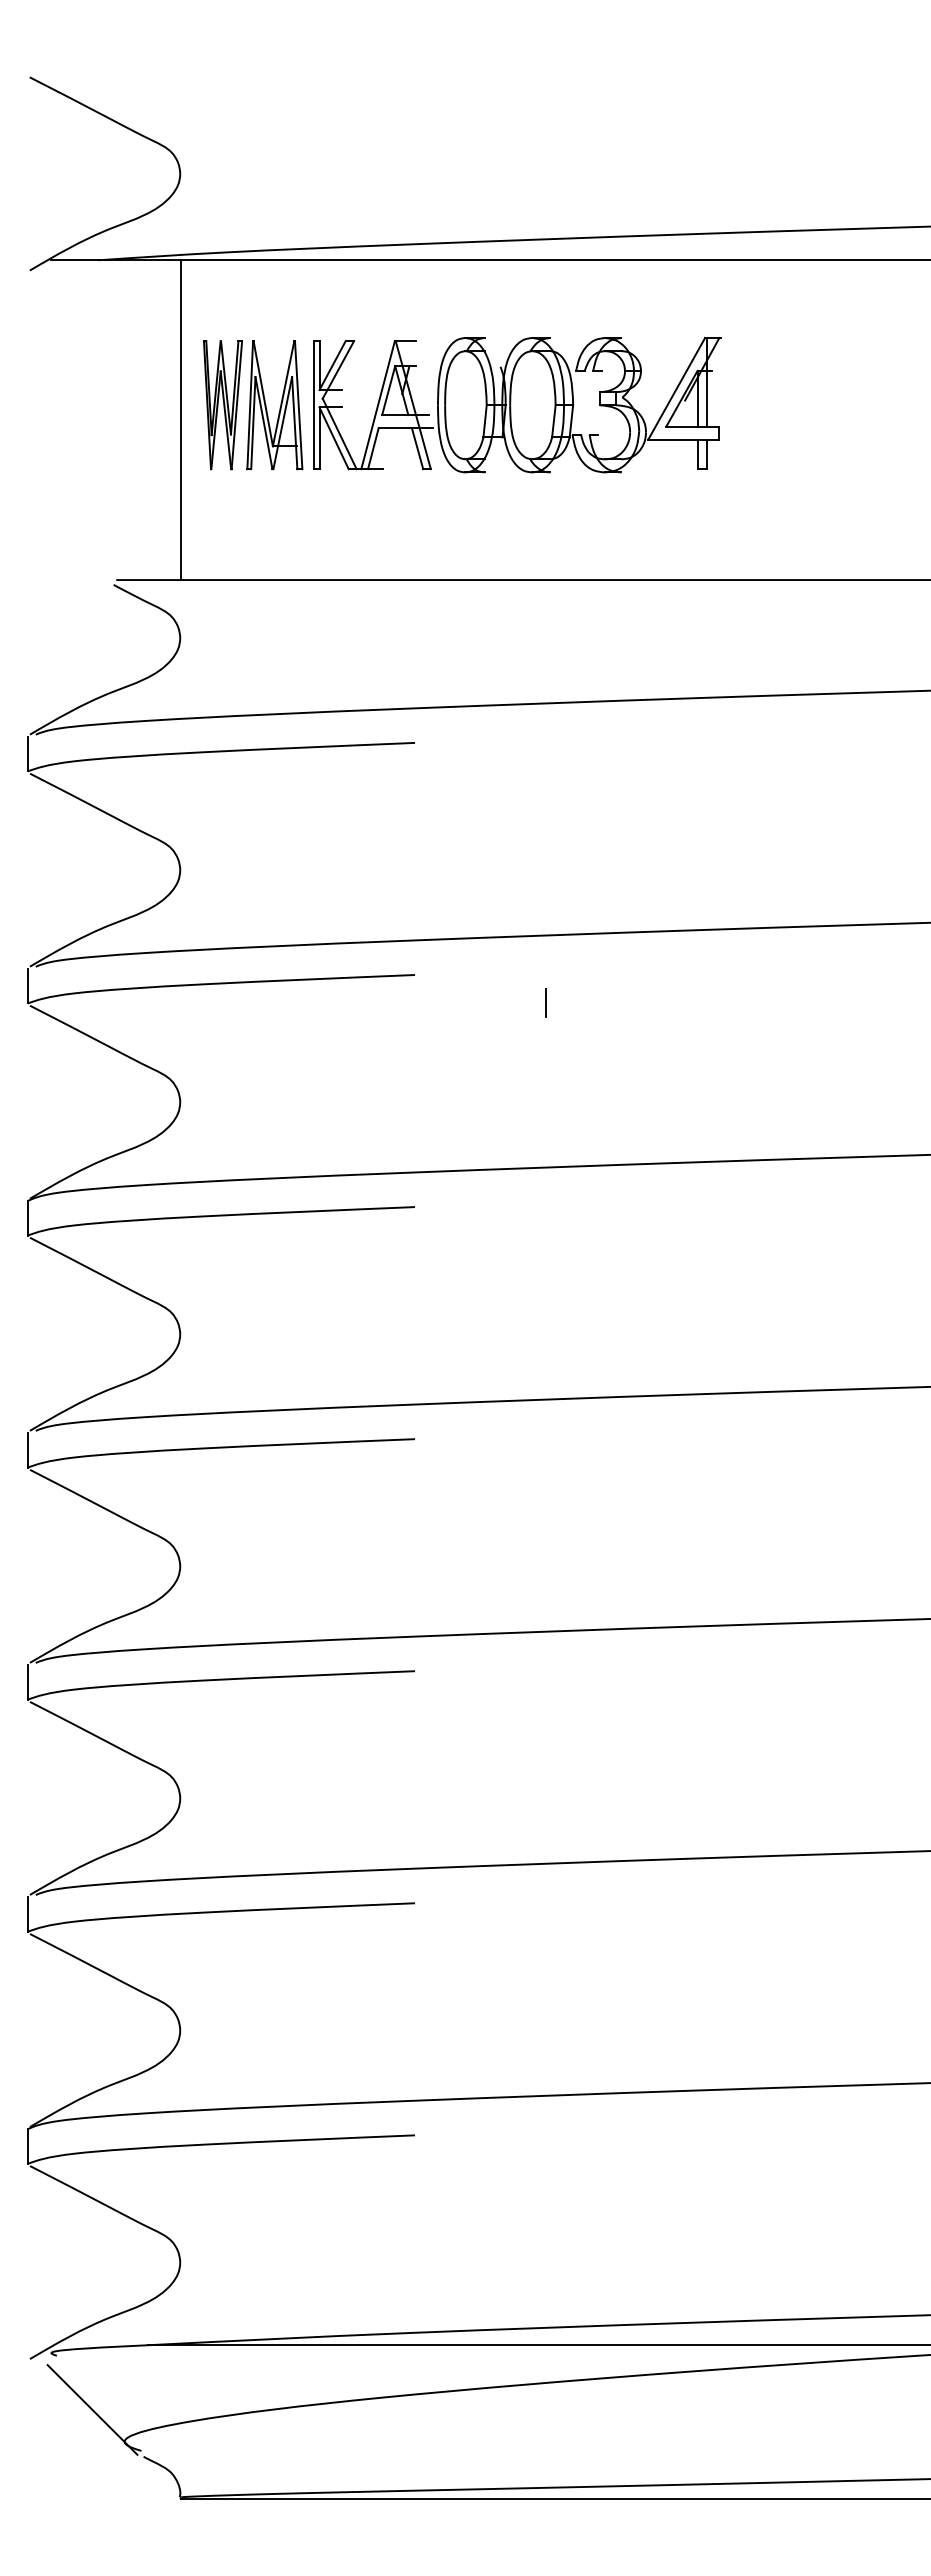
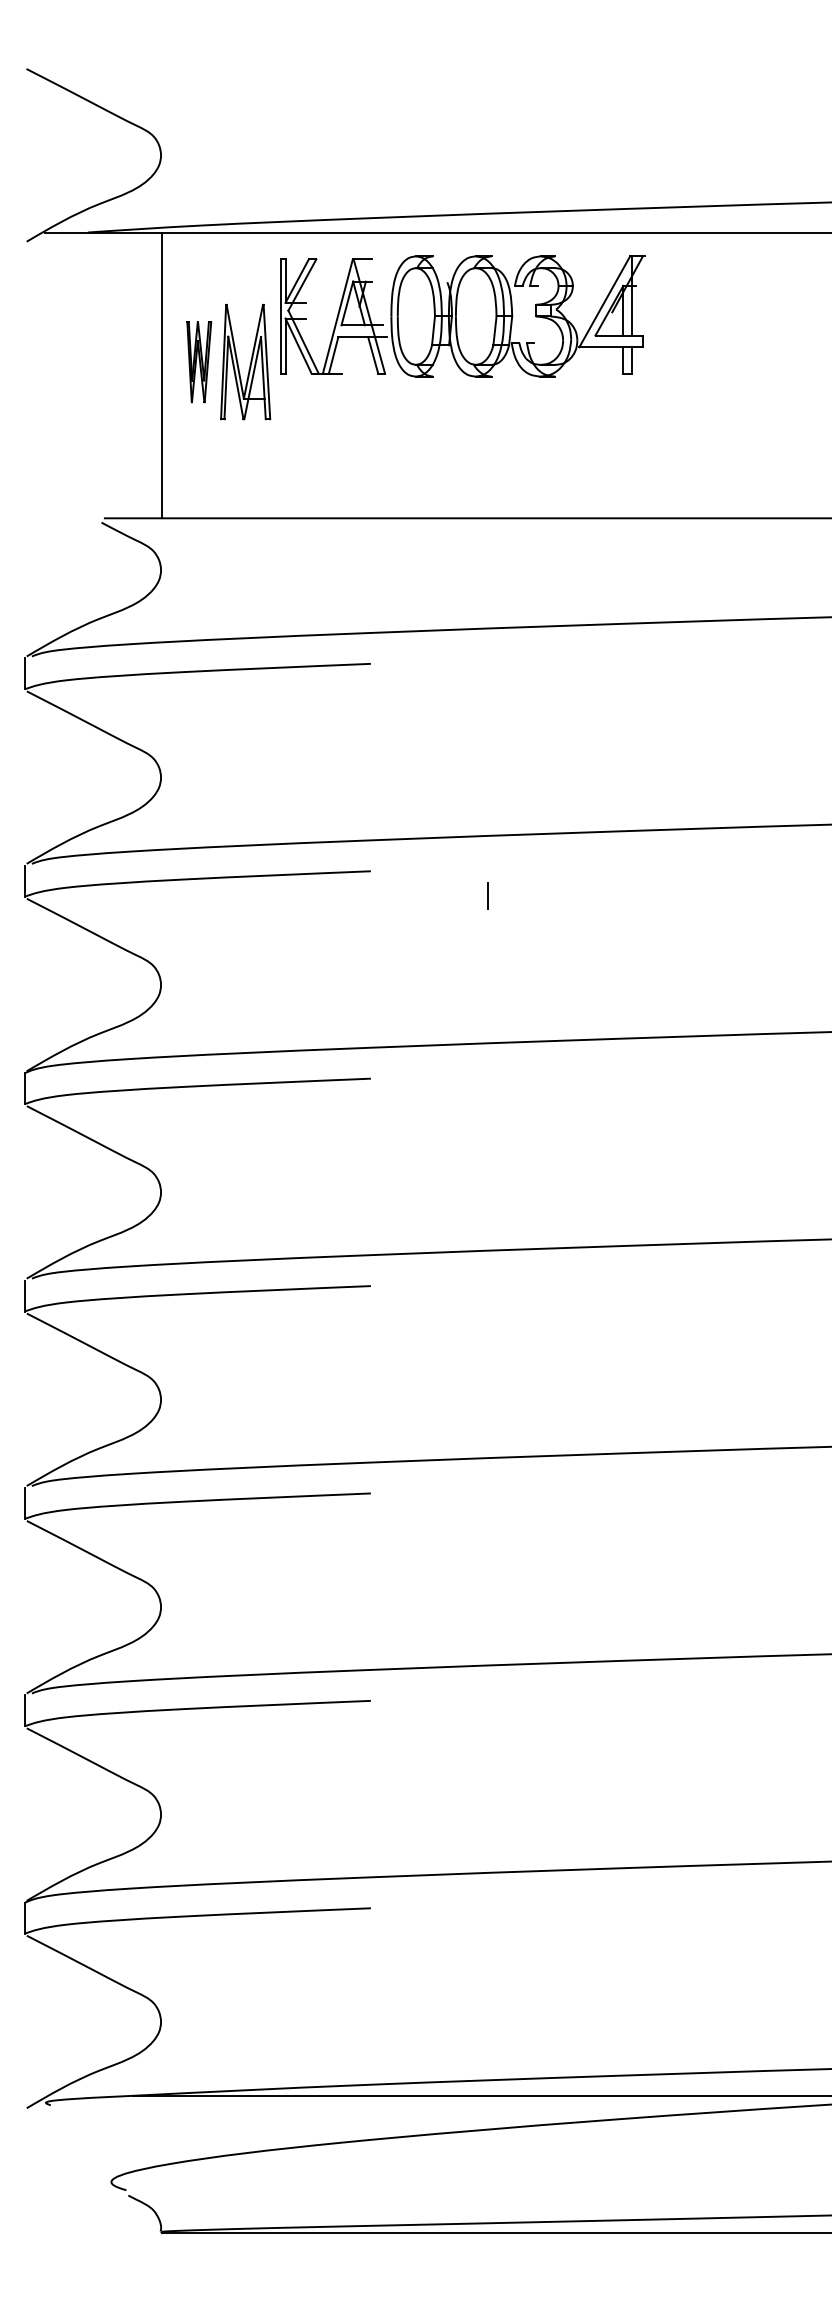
part: (222, 405) -> (198, 362), size x0.7
part: (517, 405) -> (462, 316), moved
line: (92, 2409) -> (82, 2153), removed

